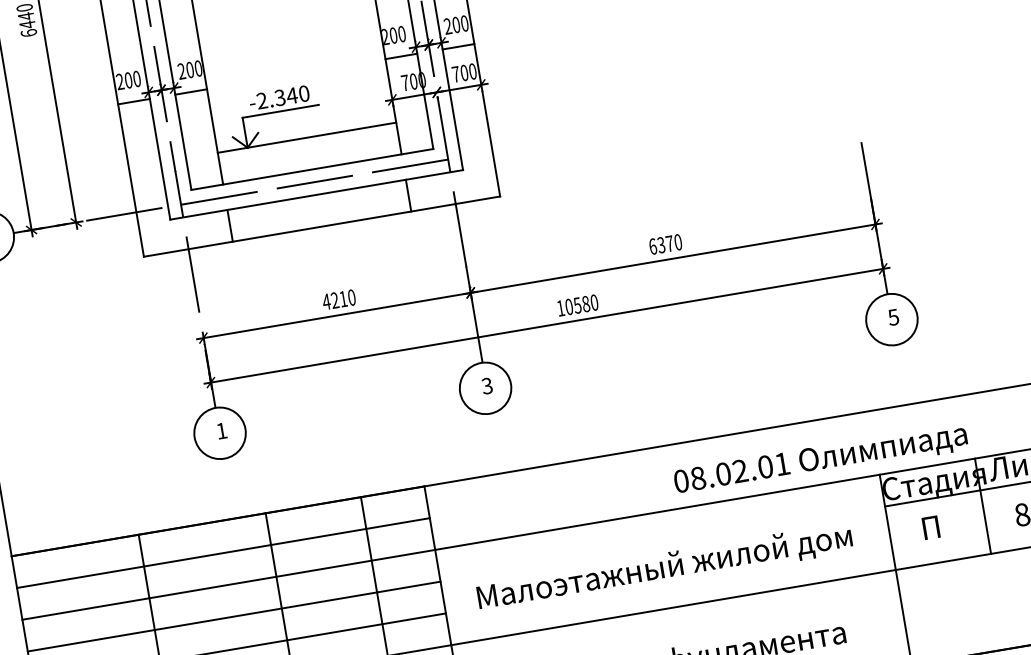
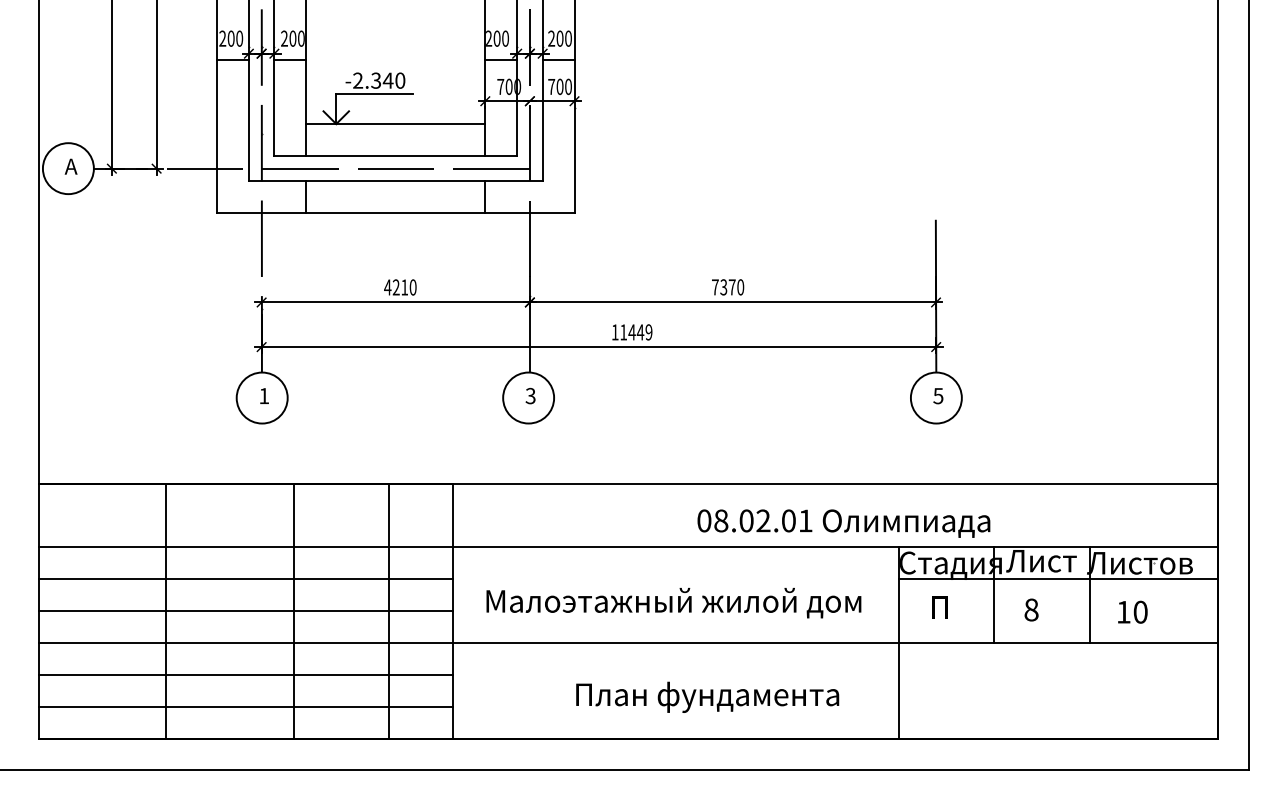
text: (653, 246) -> (715, 287), 6370 -> 7370
text: (582, 304) -> (636, 332), 10580 -> 11449
line: (223, 553) -> (245, 515), removed

